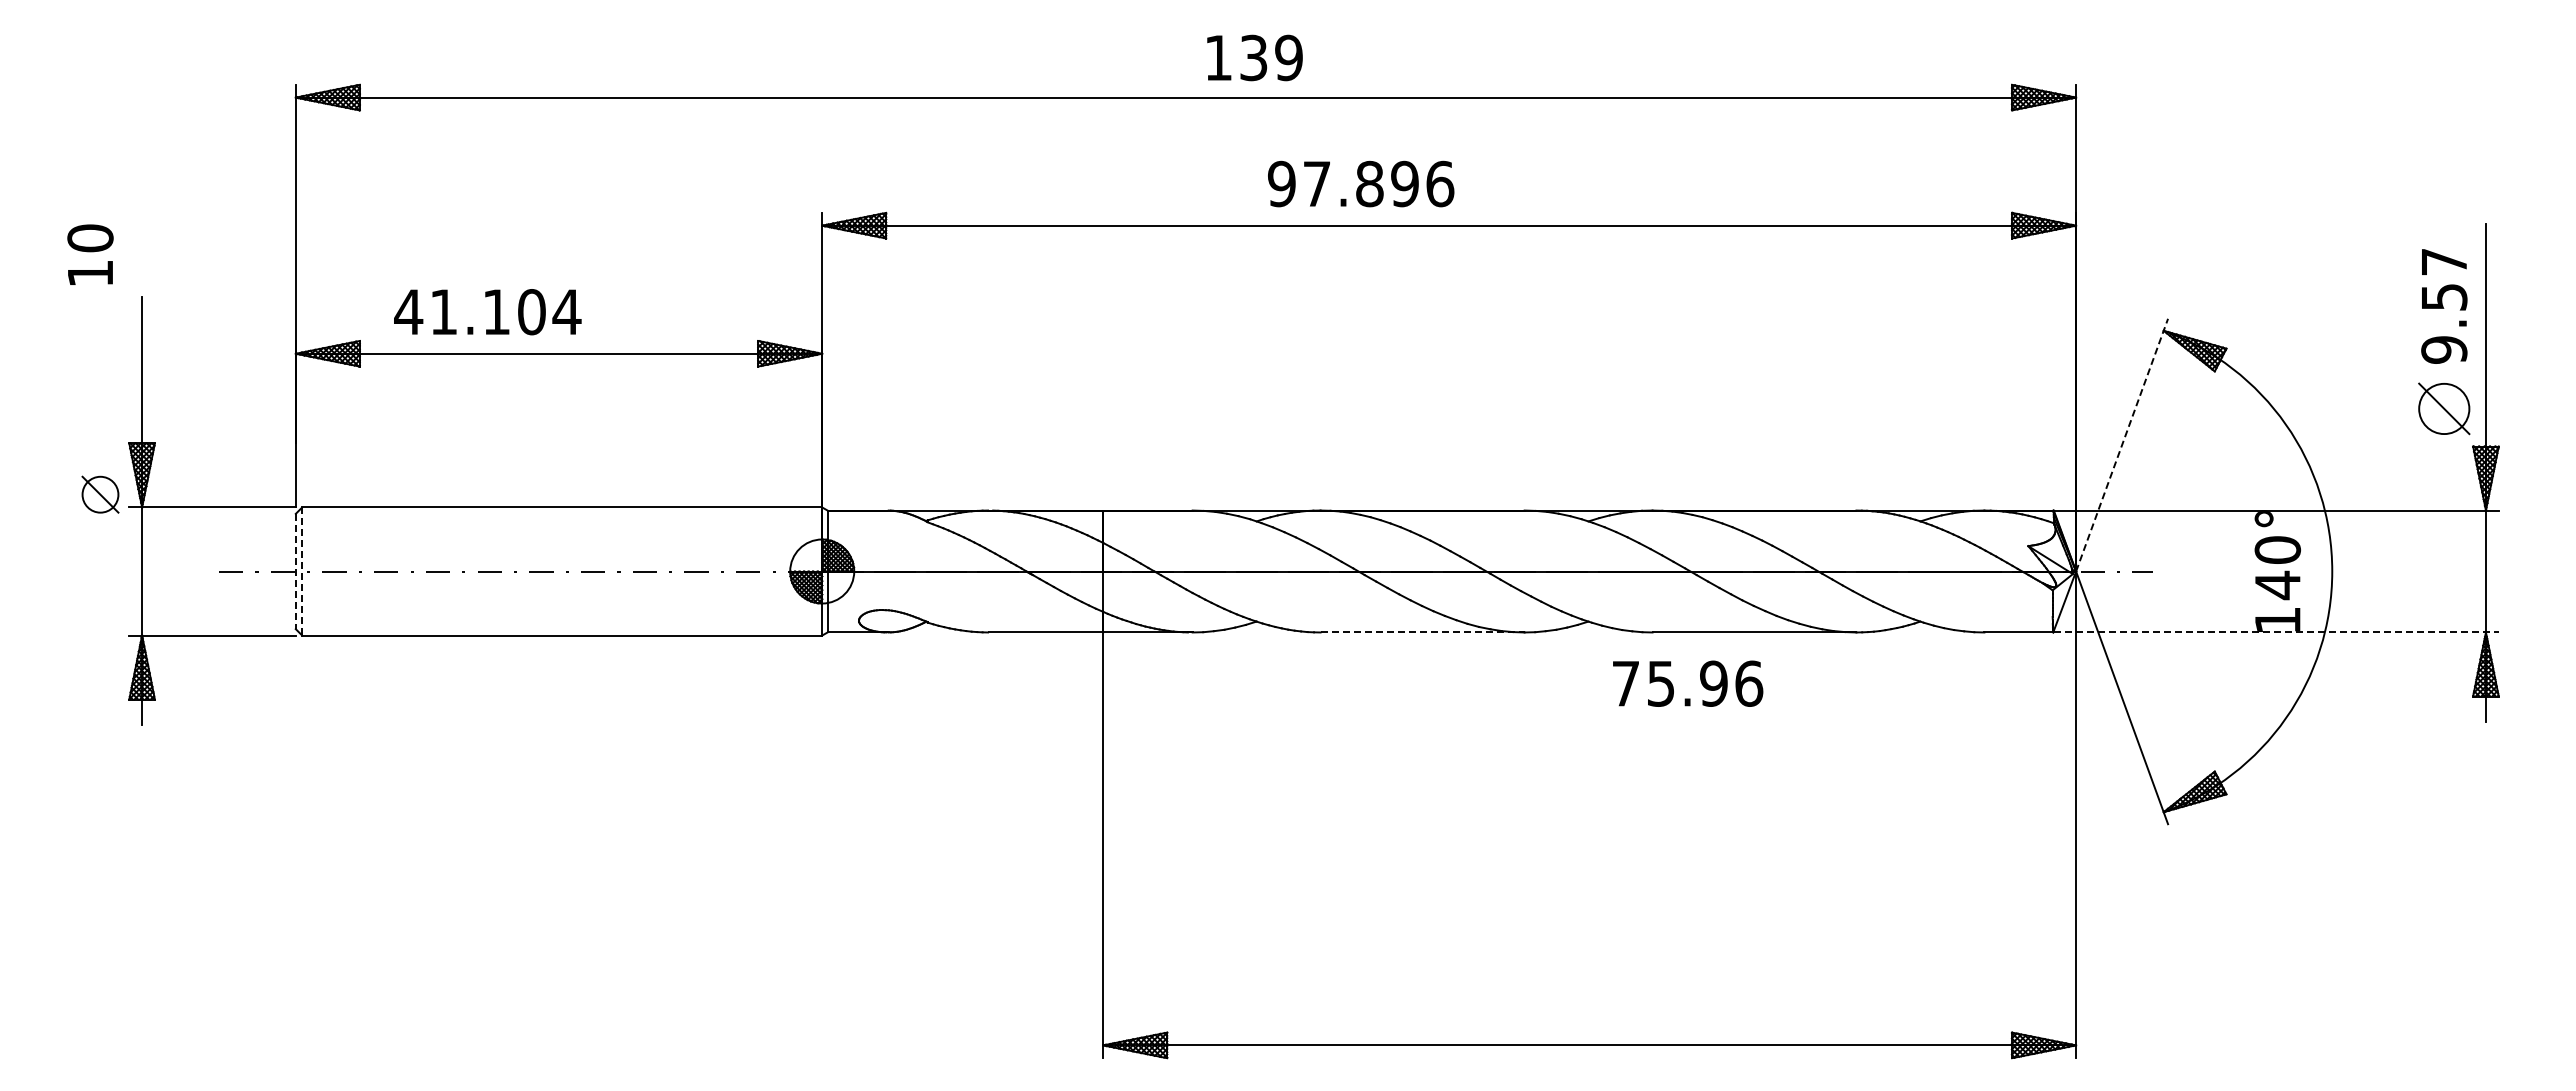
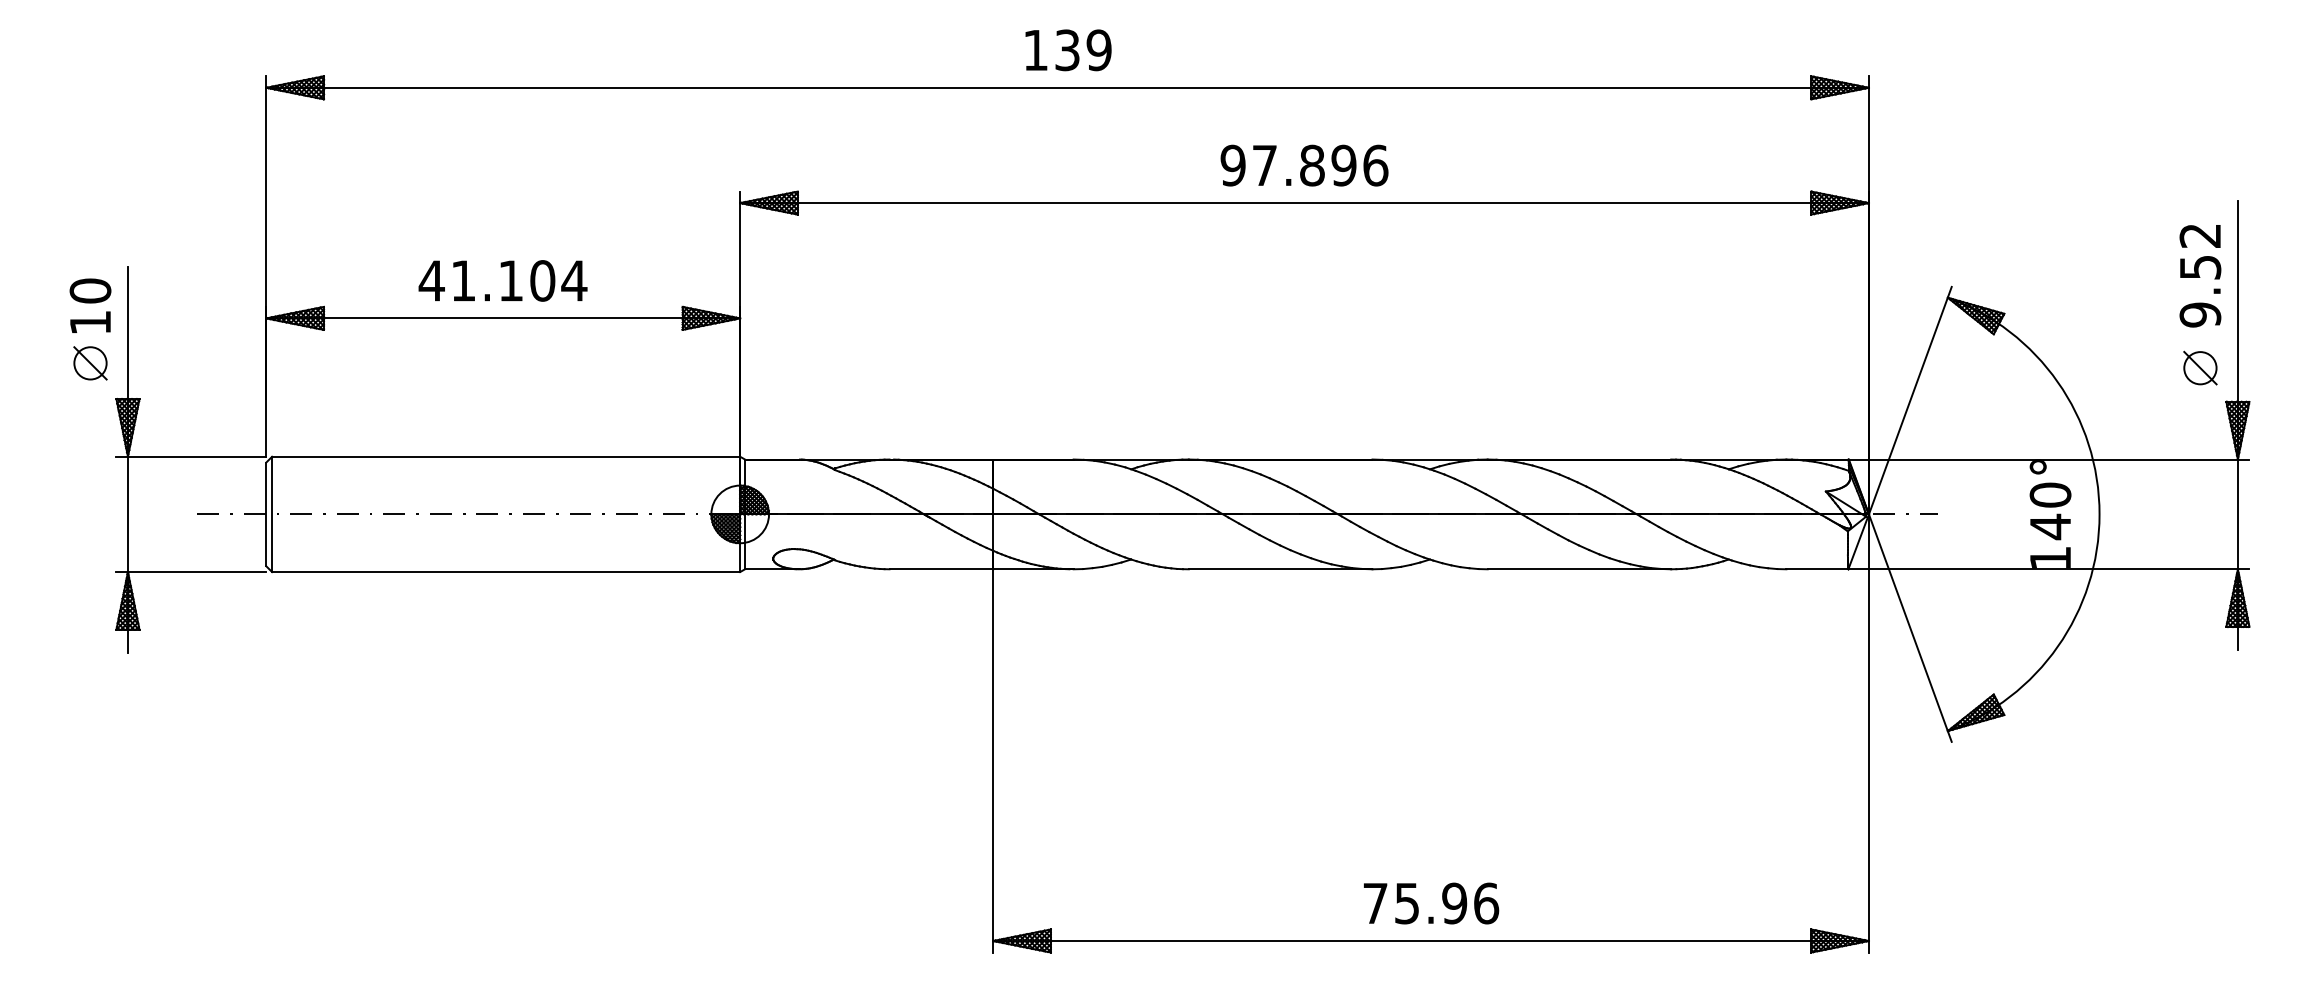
text: (1254, 57) -> (1068, 49), moved
text: (1361, 183) -> (1304, 165), moved
text: (90, 254) -> (90, 305), moved
text: (2443, 262) -> (2199, 236), 9.57 -> 9.52
text: (487, 312) -> (502, 281), moved
part: (2444, 409) -> (2200, 368), size x0.71
line: (2122, 444) -> (1910, 400), dashed -> solid
part: (100, 494) -> (90, 363), moved
line: (295, 571) -> (266, 514), dashed -> solid
line: (302, 572) -> (272, 515), dashed -> solid
line: (1423, 632) -> (1281, 569), dashed -> solid
line: (2276, 632) -> (2049, 569), dashed -> solid
text: (1688, 683) -> (1431, 903), moved

